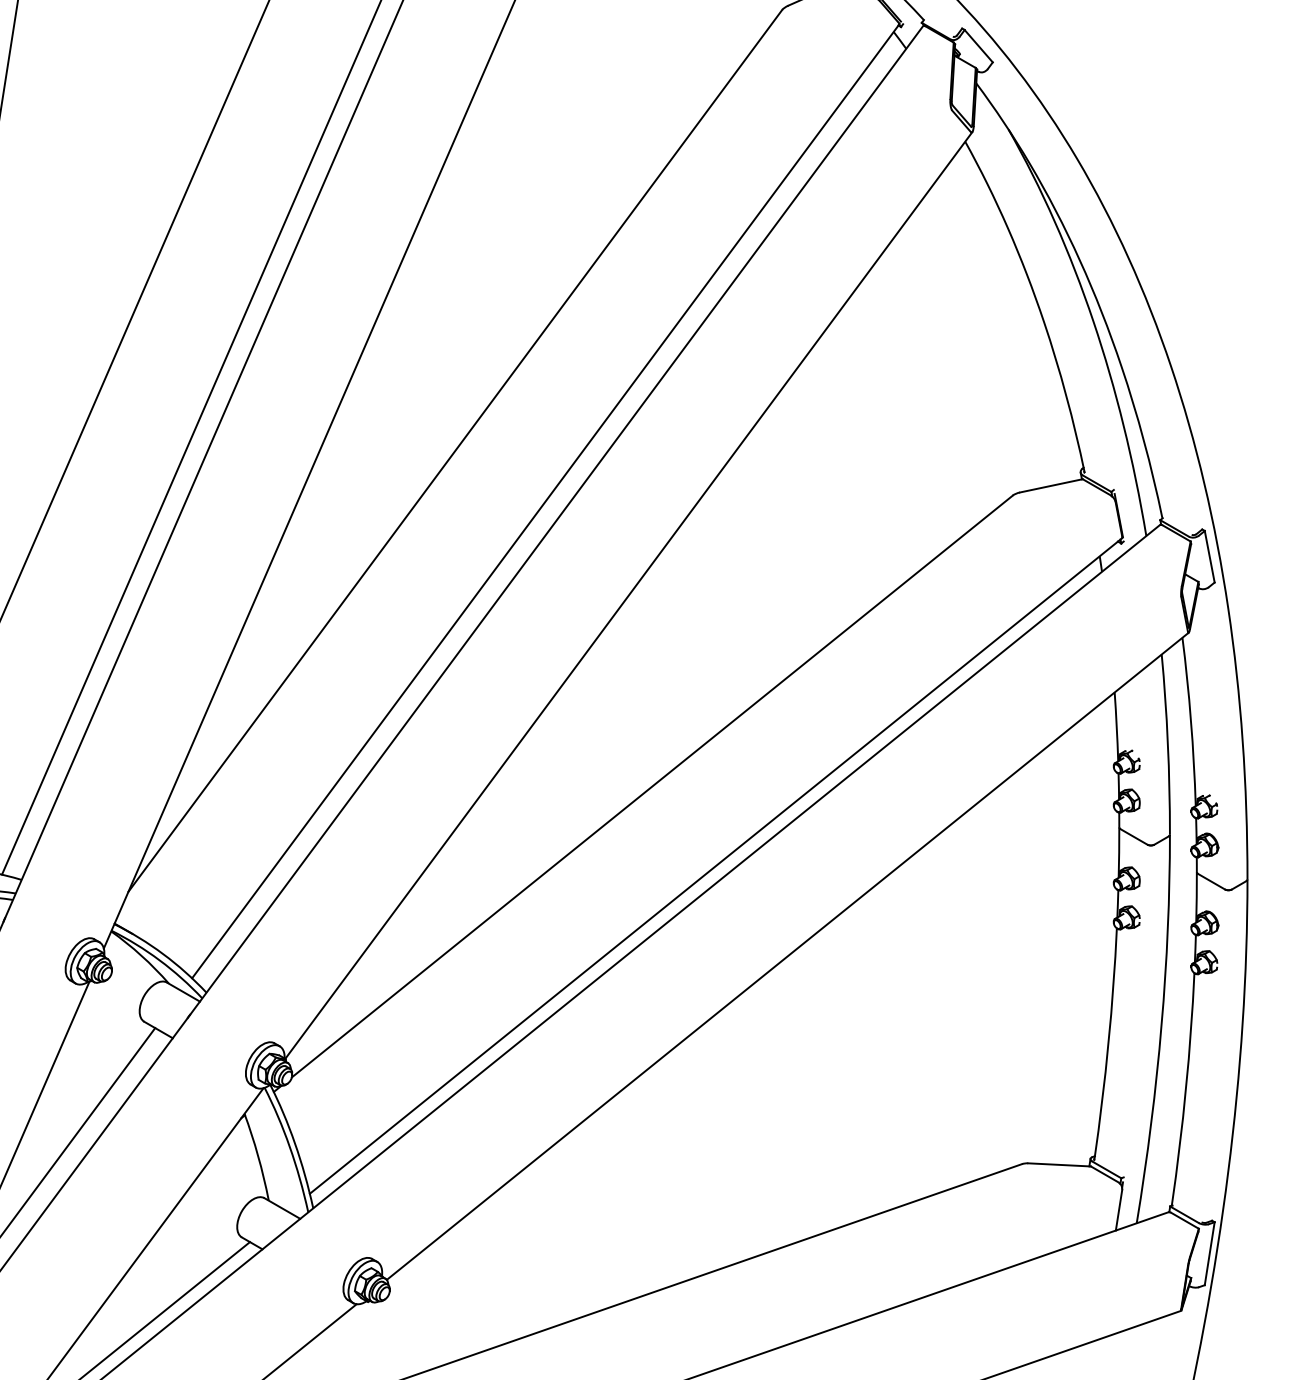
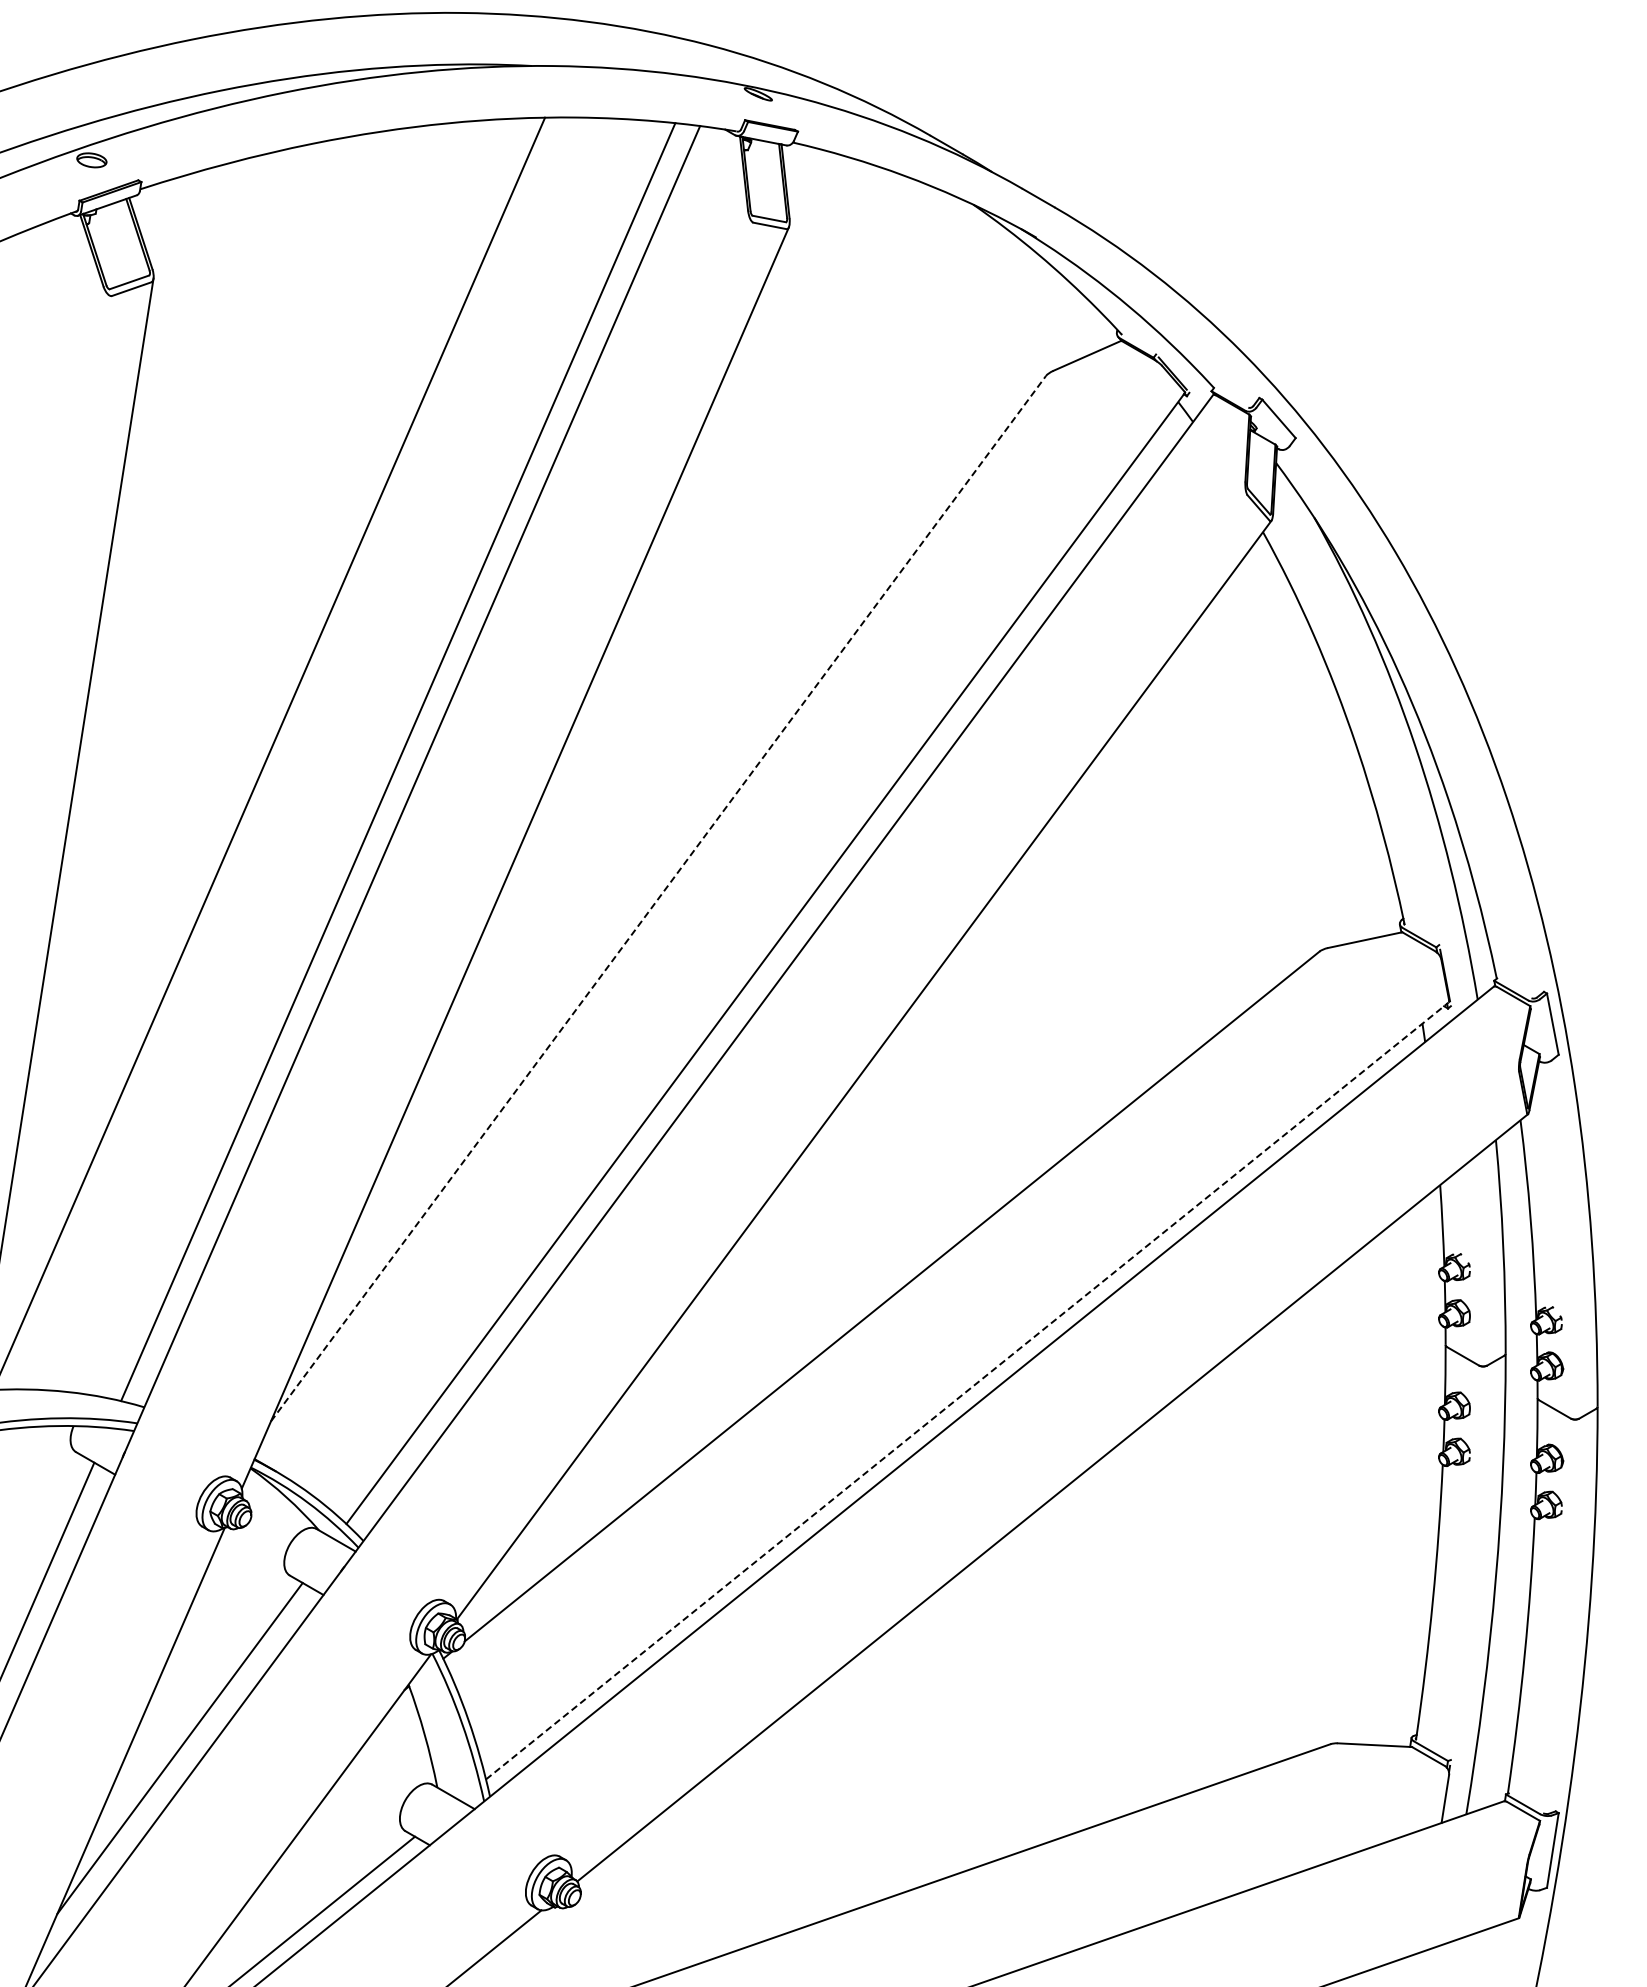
line: (455, 450) -> (658, 898), solid -> dashed
line: (715, 865) -> (967, 1390), solid -> dashed

